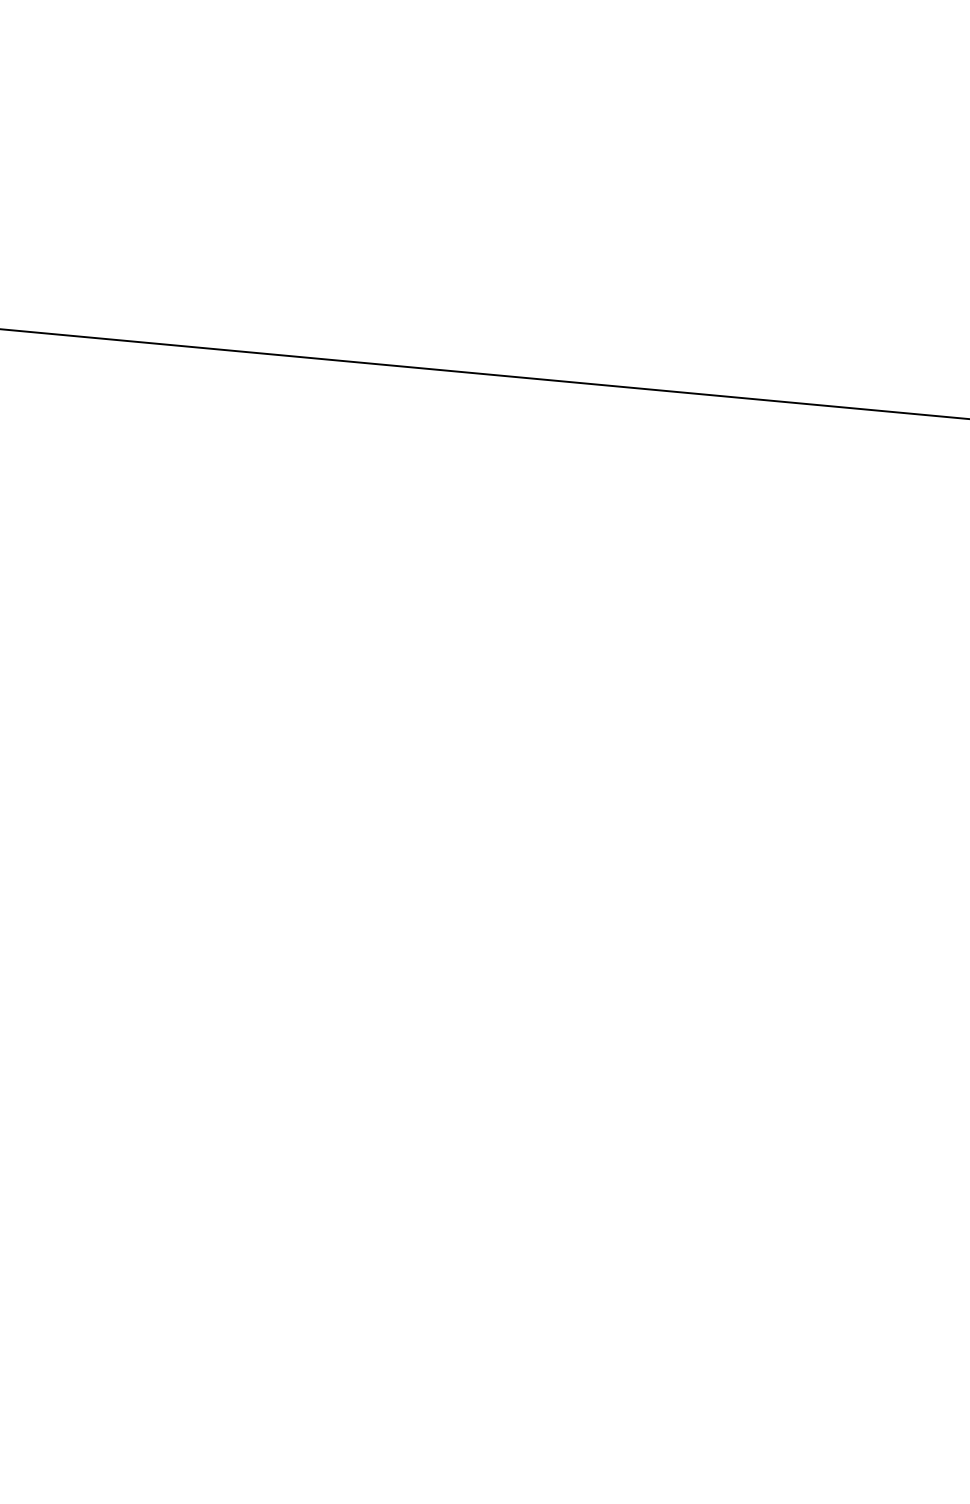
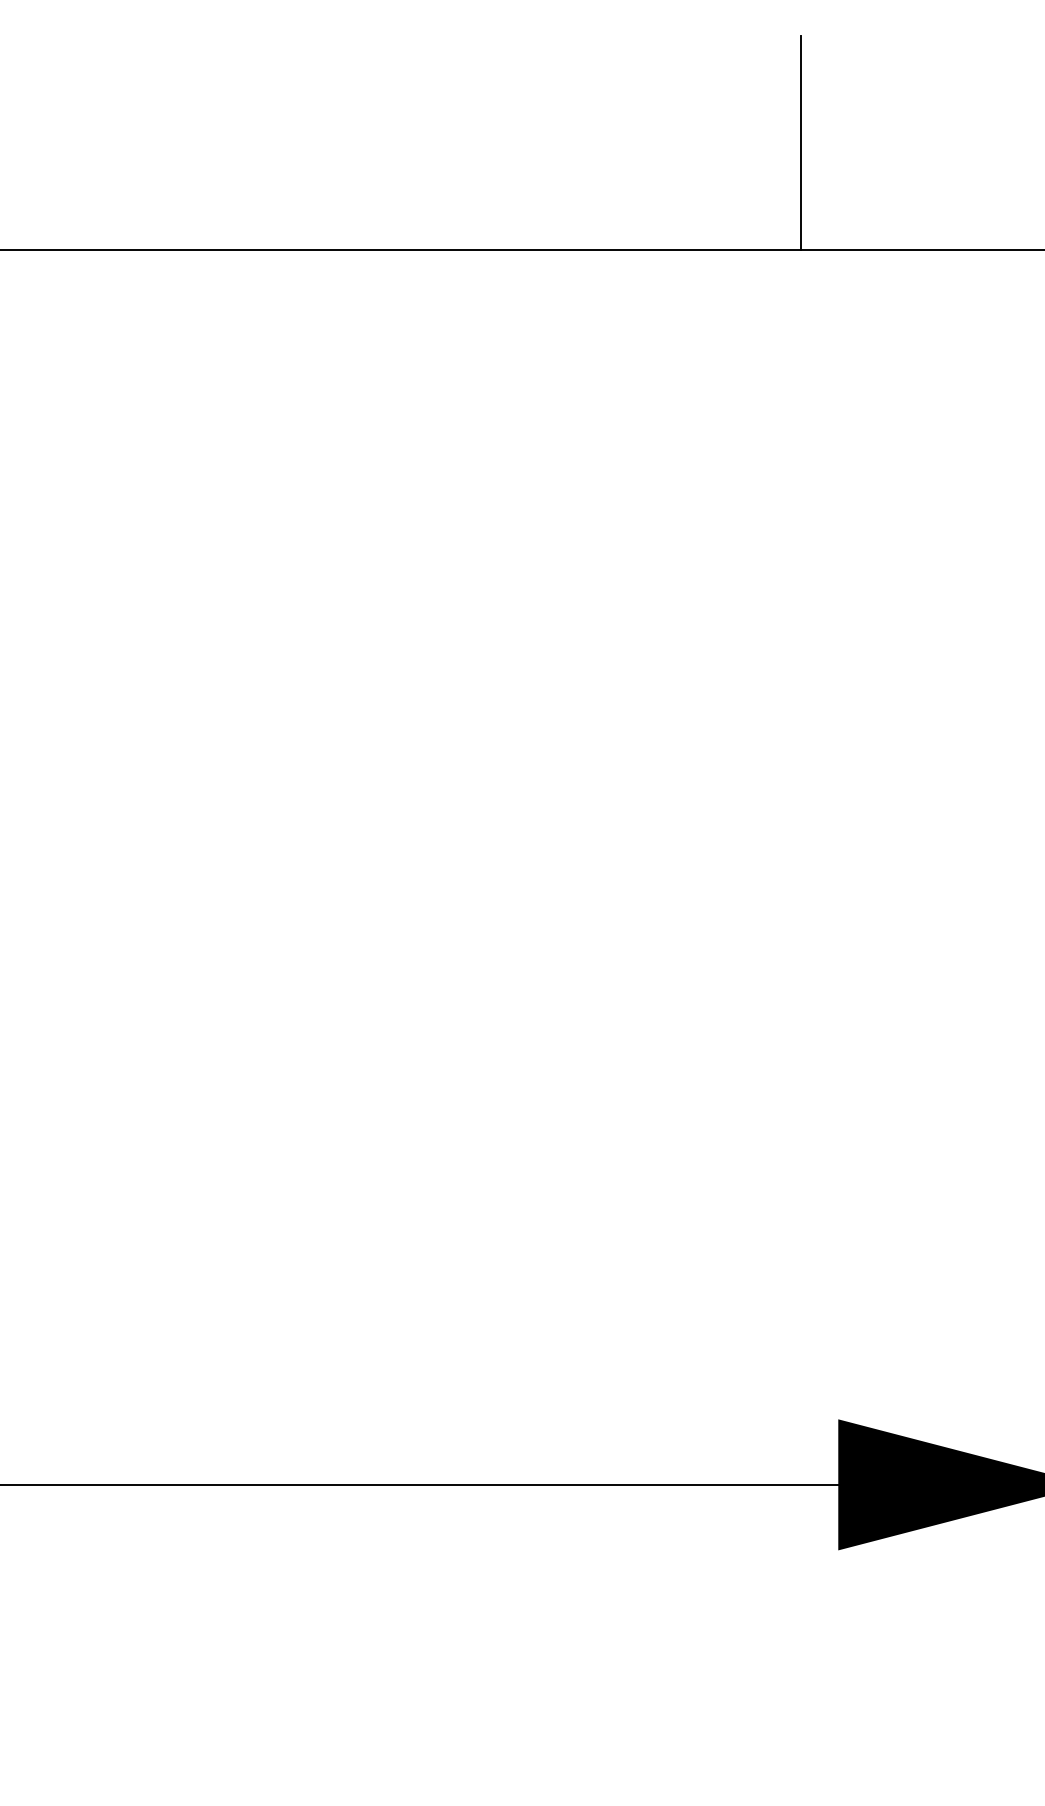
line: (809, 297) -> (800, 143), added

